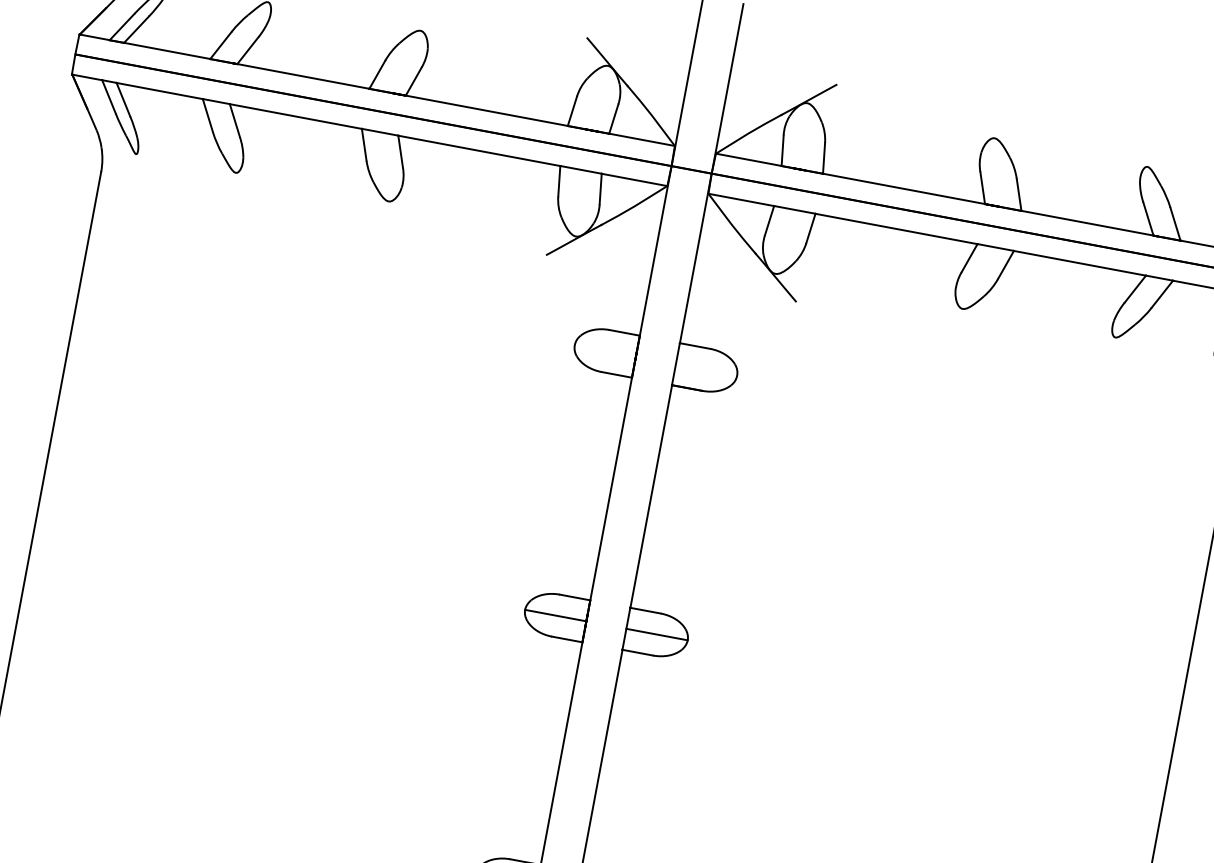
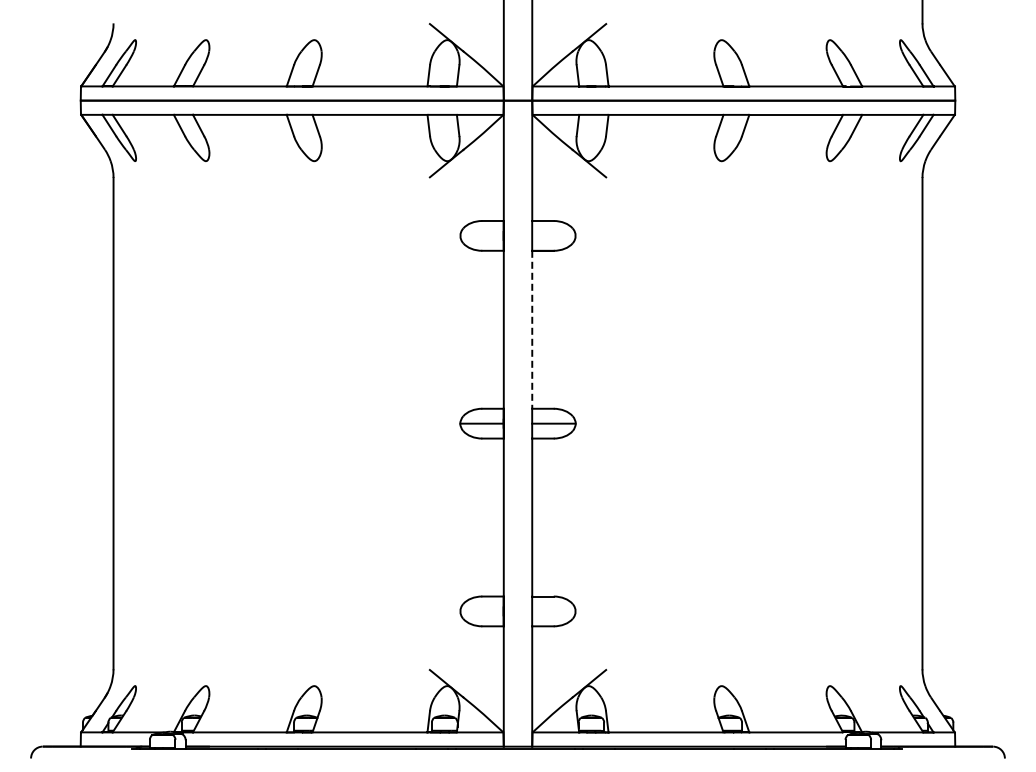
line: (651, 496) -> (532, 329), solid -> dashed

